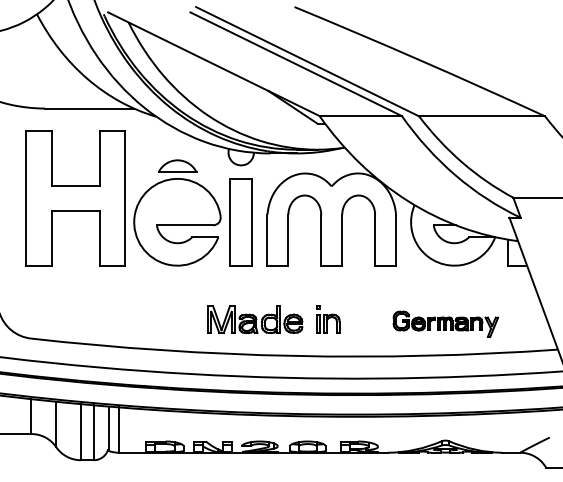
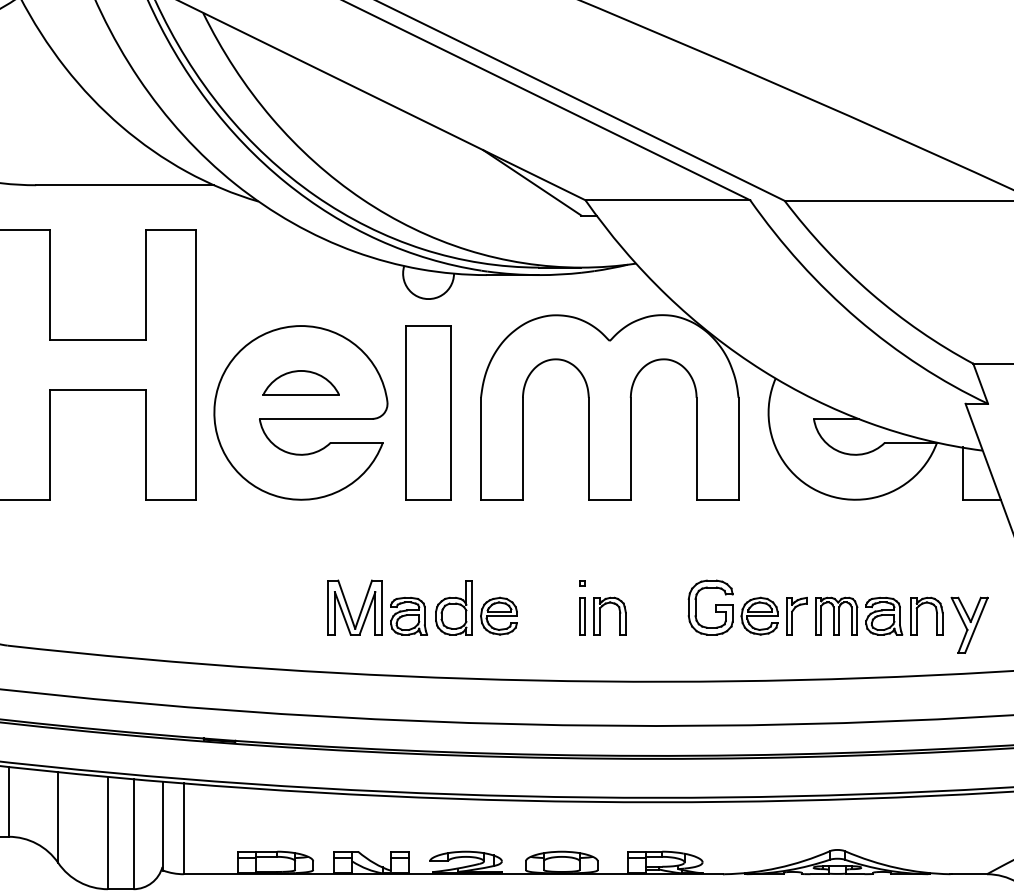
part: (177, 165) -> (301, 381), moved
part: (255, 319) -> (423, 607), moved
part: (445, 324) -> (837, 617), size x1.43

